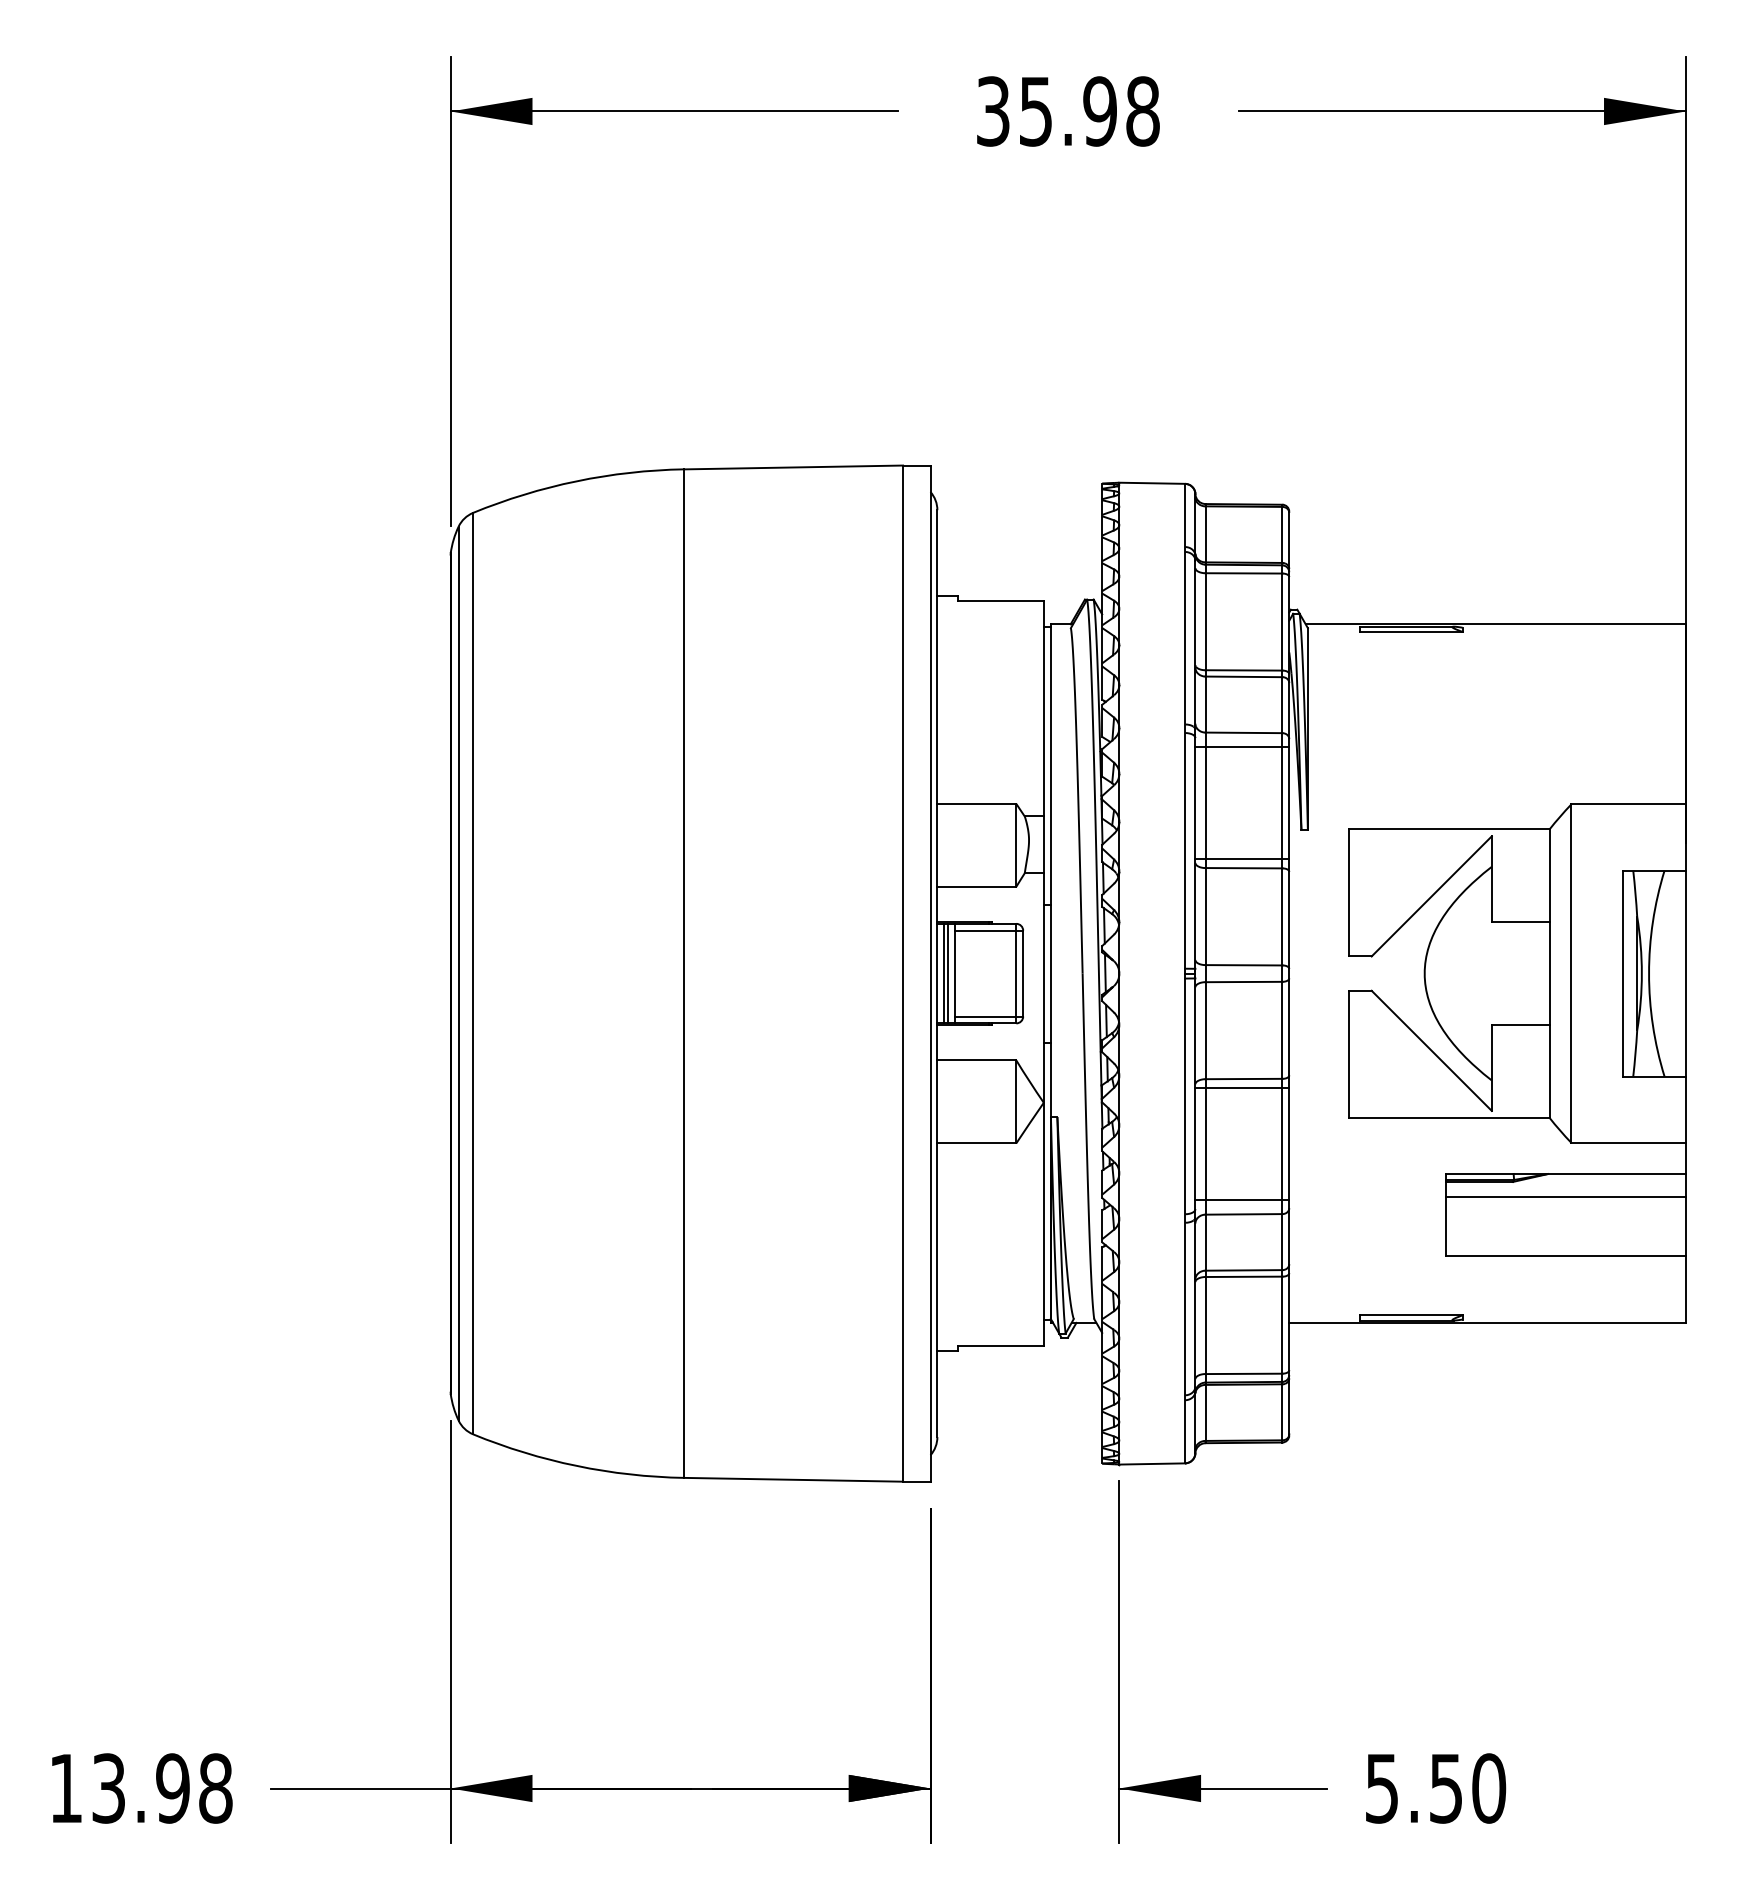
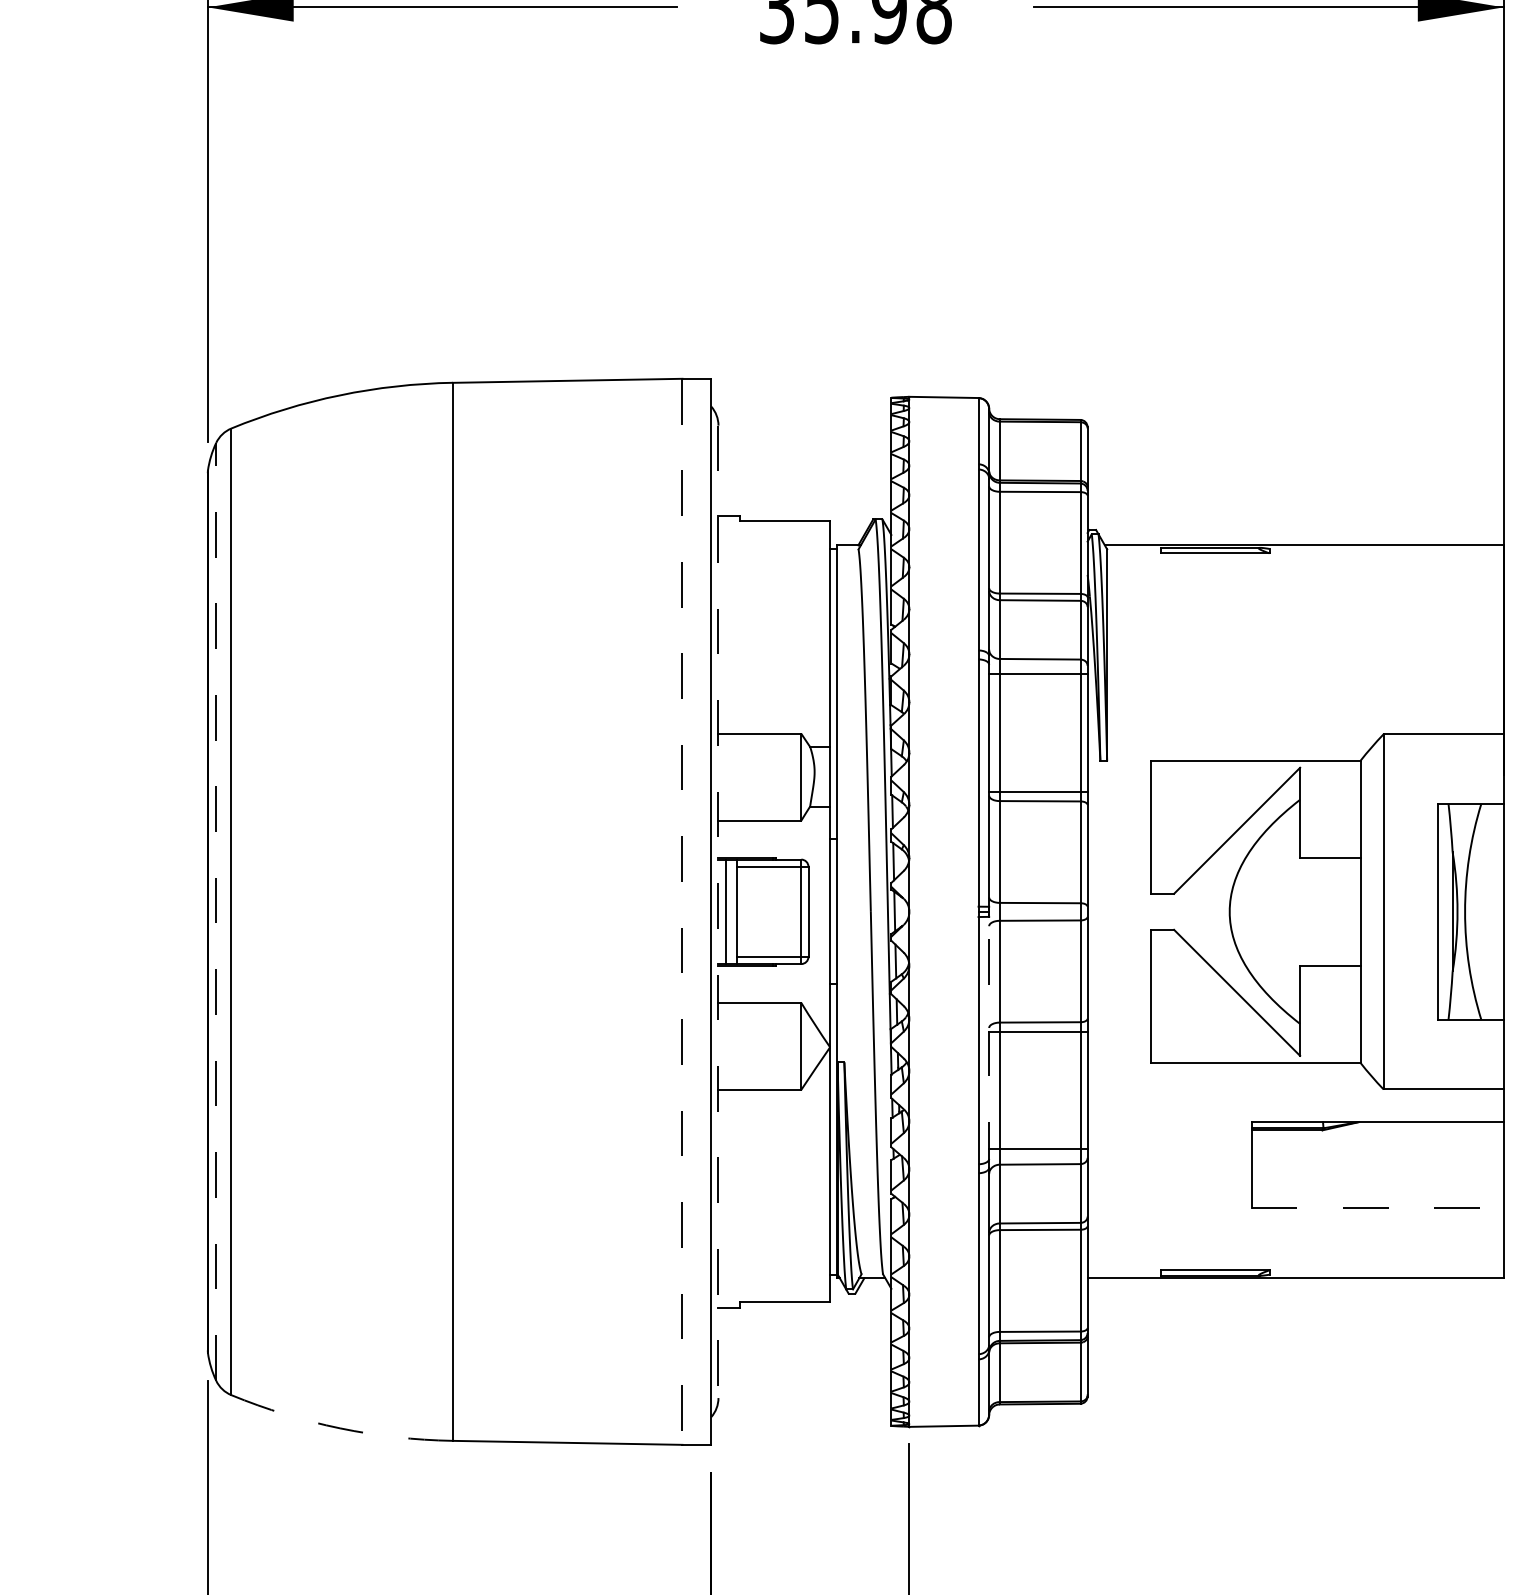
line: (458, 973) -> (216, 911), solid -> dashed
line: (947, 973) -> (729, 911), removed
line: (903, 974) -> (682, 912), solid -> dashed
line: (937, 974) -> (718, 912), solid -> dashed
line: (1195, 1097) -> (989, 1041), solid -> dashed
line: (1565, 1196) -> (1377, 1145), removed
line: (1566, 1255) -> (1378, 1207), solid -> dashed
arc: (576, 1465) -> (339, 1427), solid -> dashed

